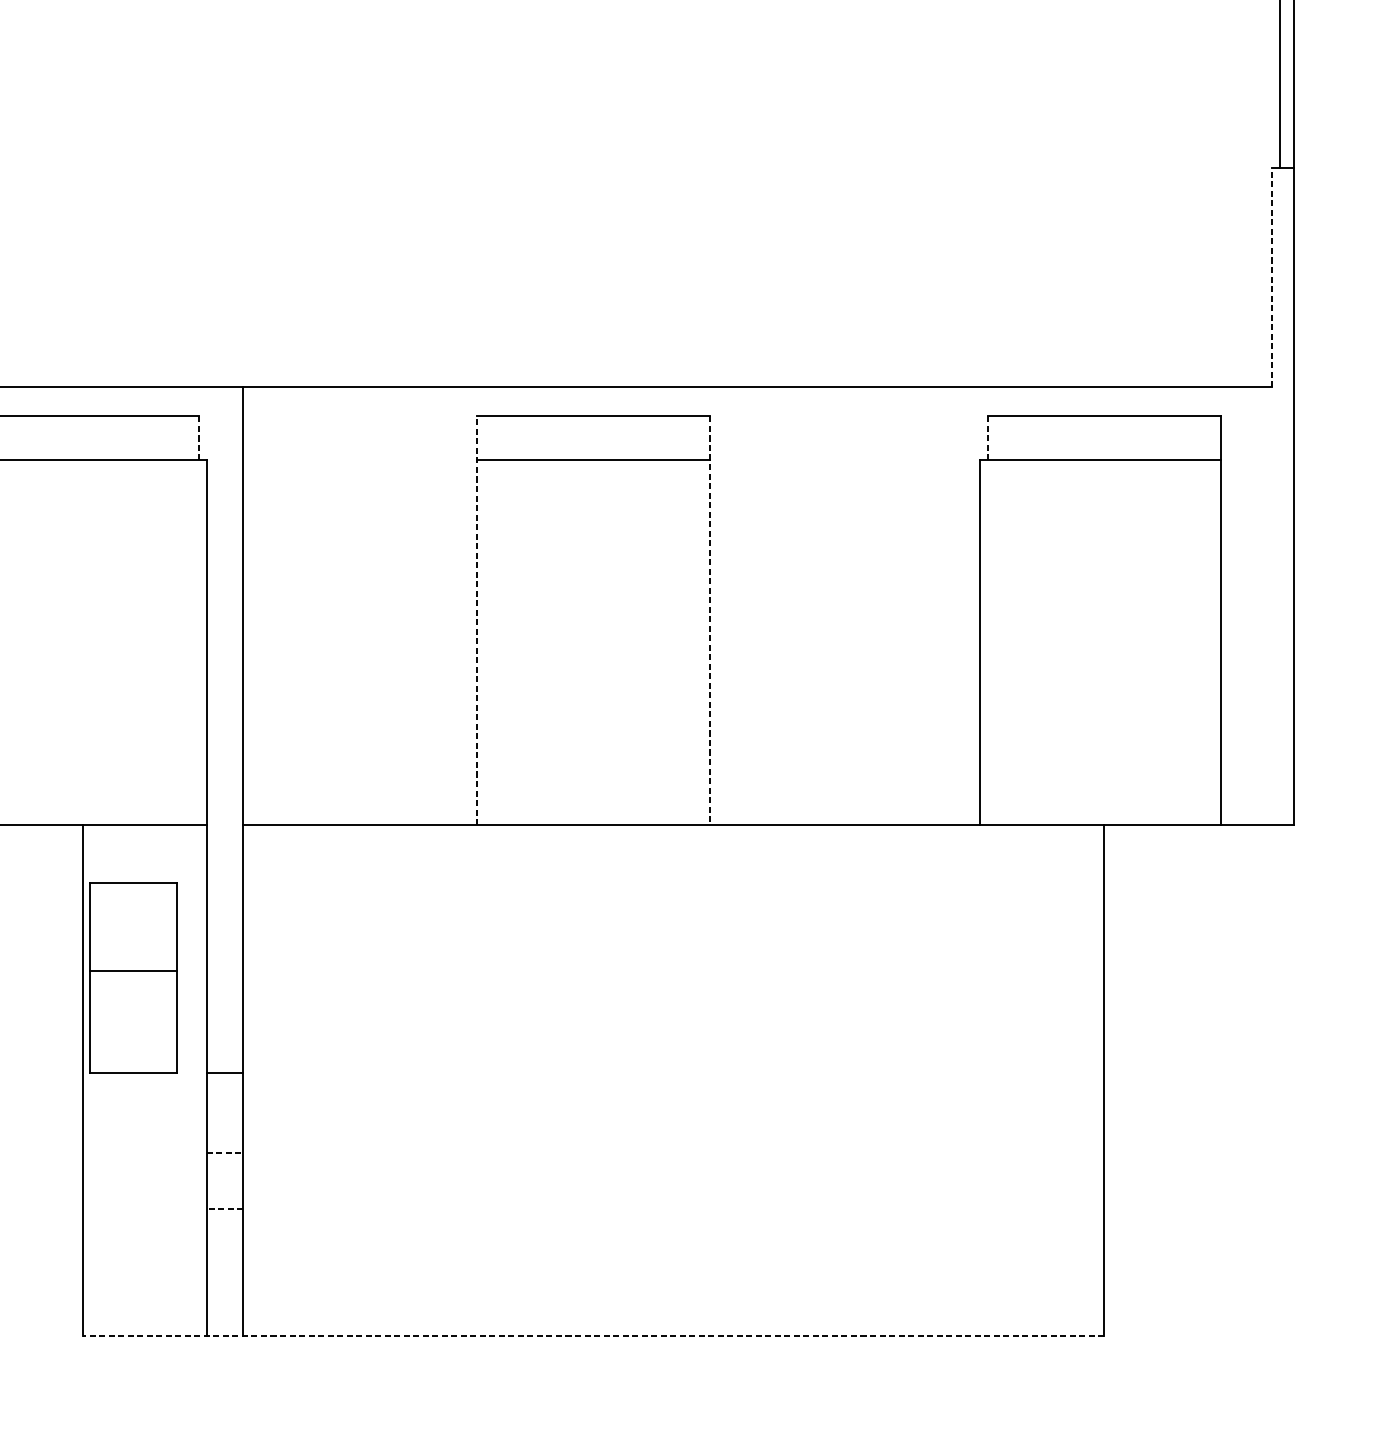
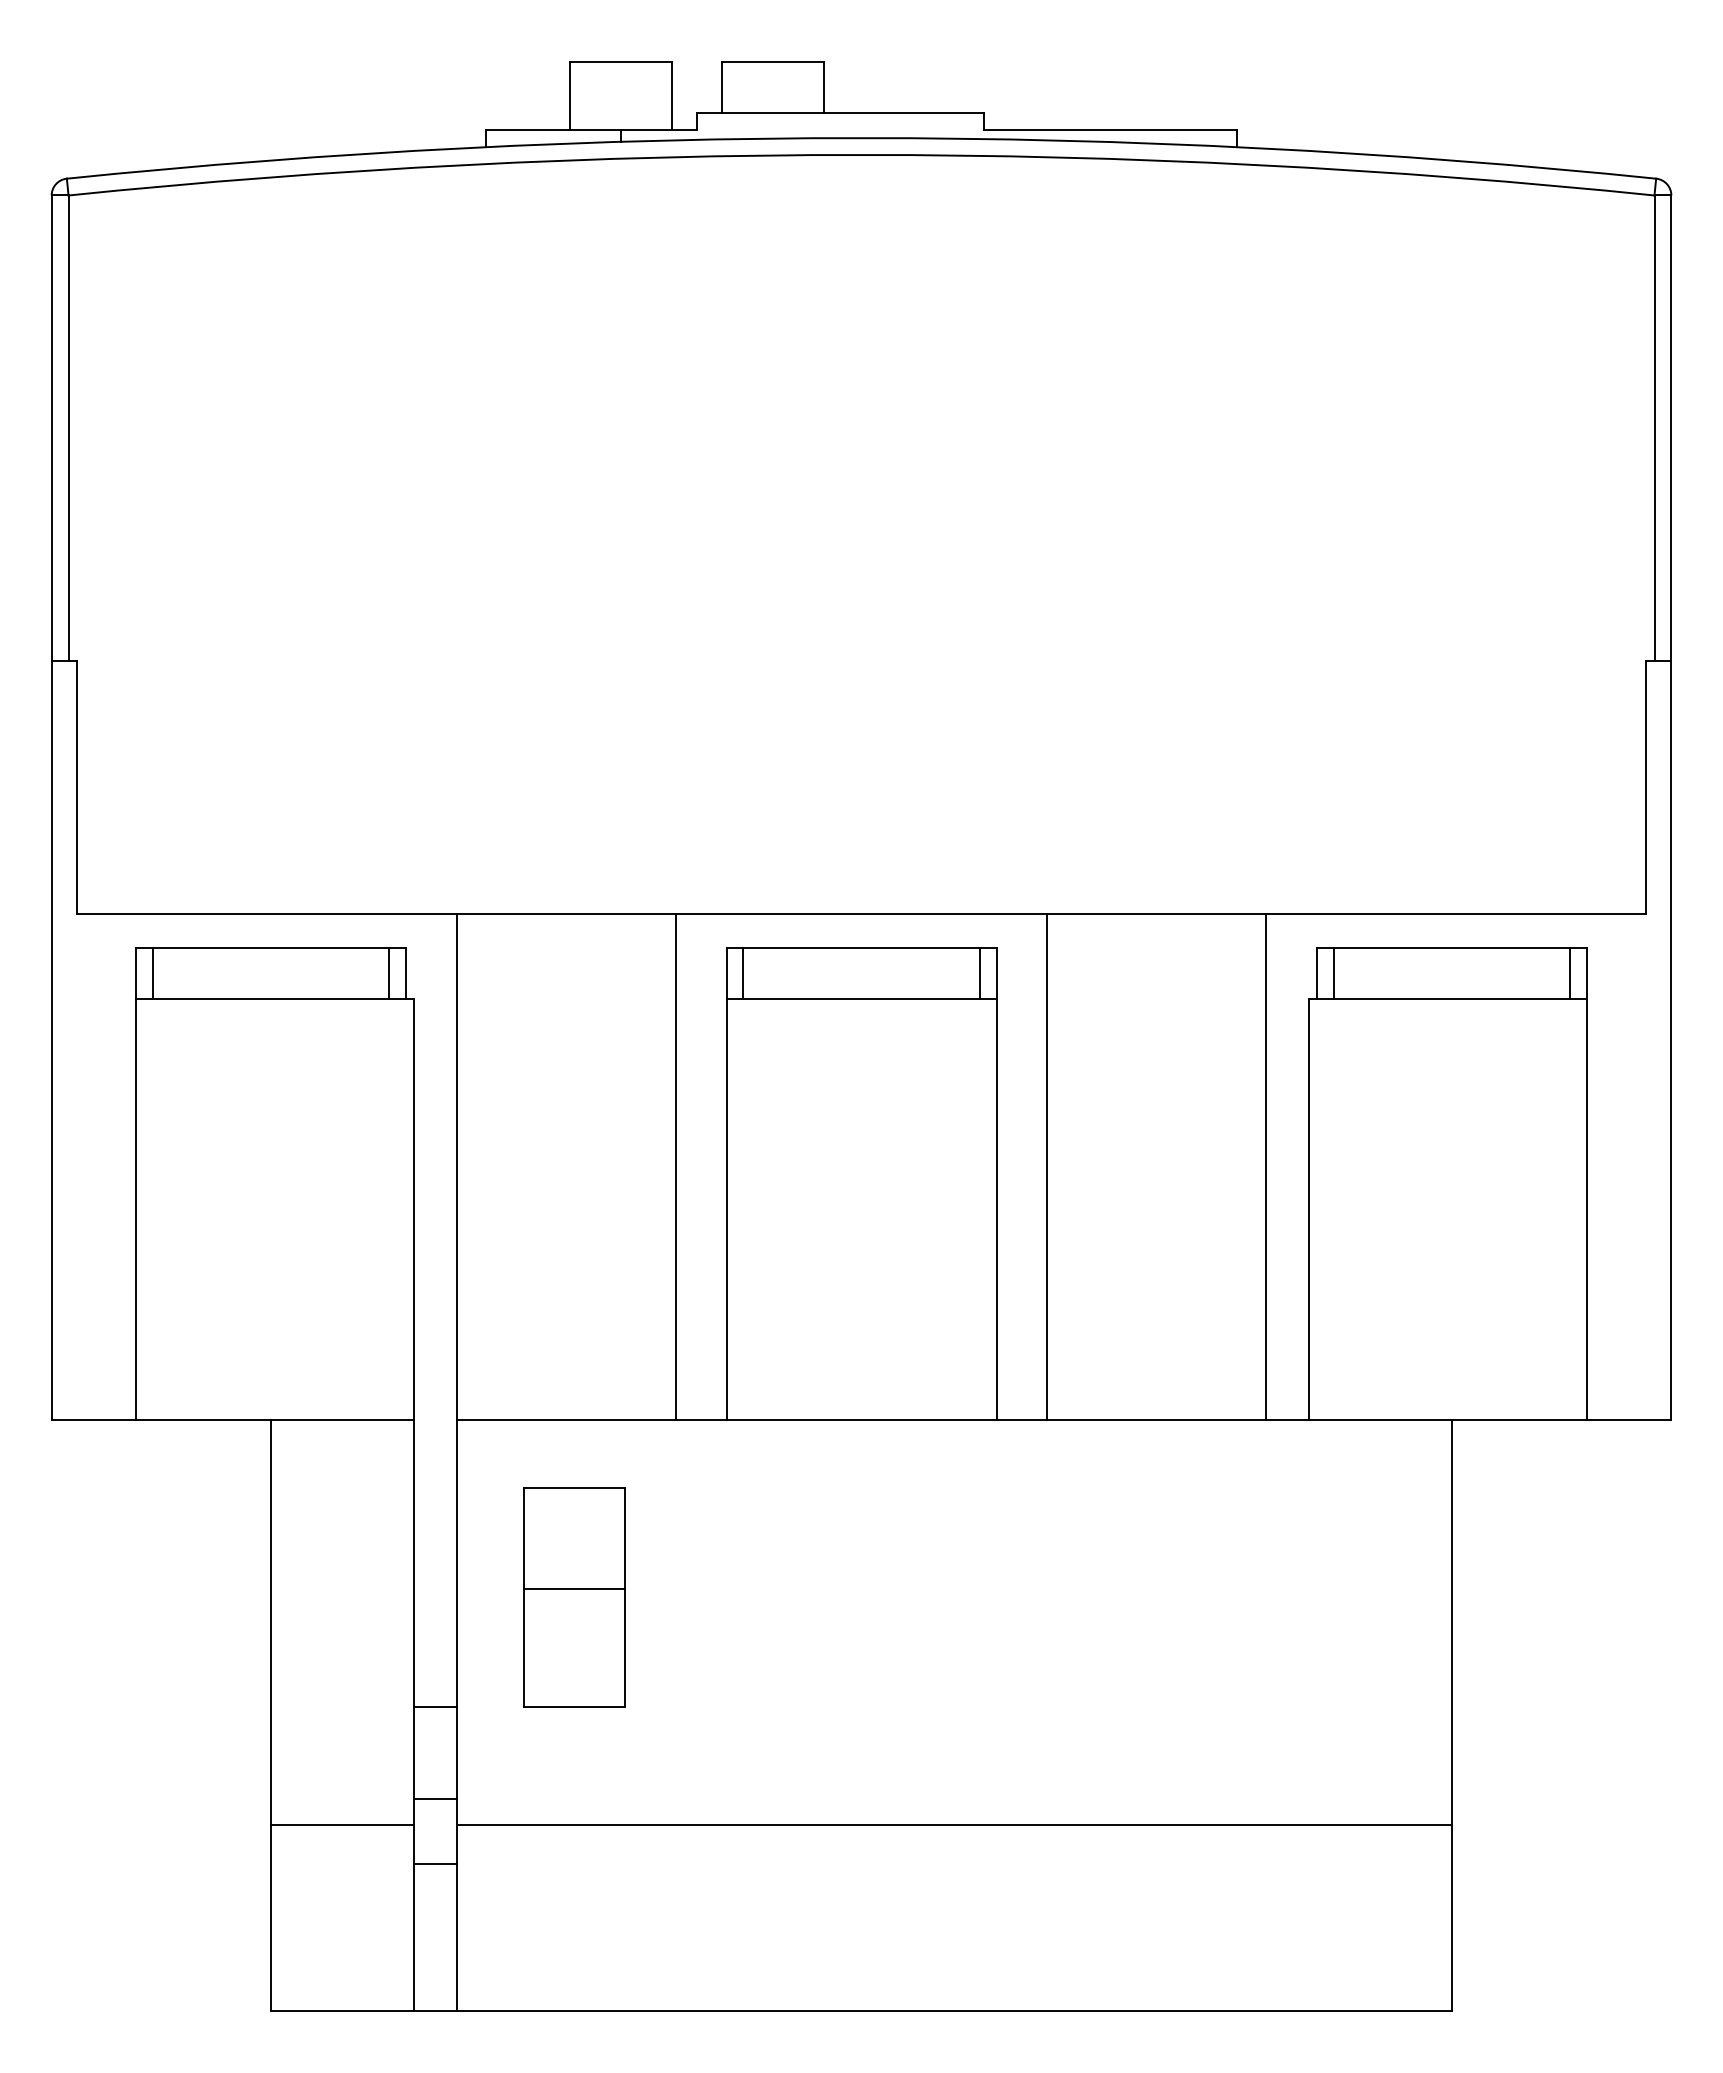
line: (1272, 277) -> (1646, 787), dashed -> solid
line: (185, 437) -> (389, 972), added
line: (491, 437) -> (743, 972), added
line: (695, 437) -> (979, 972), added
line: (988, 437) -> (1317, 972), dashed -> solid
line: (1001, 437) -> (1333, 972), added
line: (1206, 437) -> (1570, 972), added
line: (199, 438) -> (405, 973), dashed -> solid
line: (432, 606) -> (675, 1167), added
line: (754, 606) -> (1047, 1167), added
line: (943, 606) -> (1266, 1167), added
line: (476, 620) -> (726, 1183), dashed -> solid
line: (710, 621) -> (996, 1184), dashed -> solid
part: (133, 978) -> (574, 1597), moved
line: (225, 1153) -> (436, 1799), dashed -> solid
line: (144, 1175) -> (342, 1825), added
line: (674, 1175) -> (954, 1825), added
line: (225, 1209) -> (435, 1864), dashed -> solid
line: (593, 1335) -> (861, 2010), dashed -> solid

